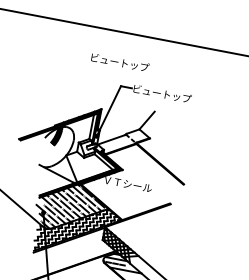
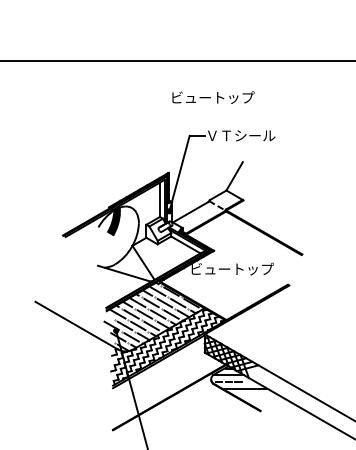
text: (120, 62) -> (213, 97), moved
text: (162, 93) -> (249, 135), ビュートップ -> ＶＴシール
text: (133, 184) -> (232, 268), ＶＴシール -> ビュートップ

